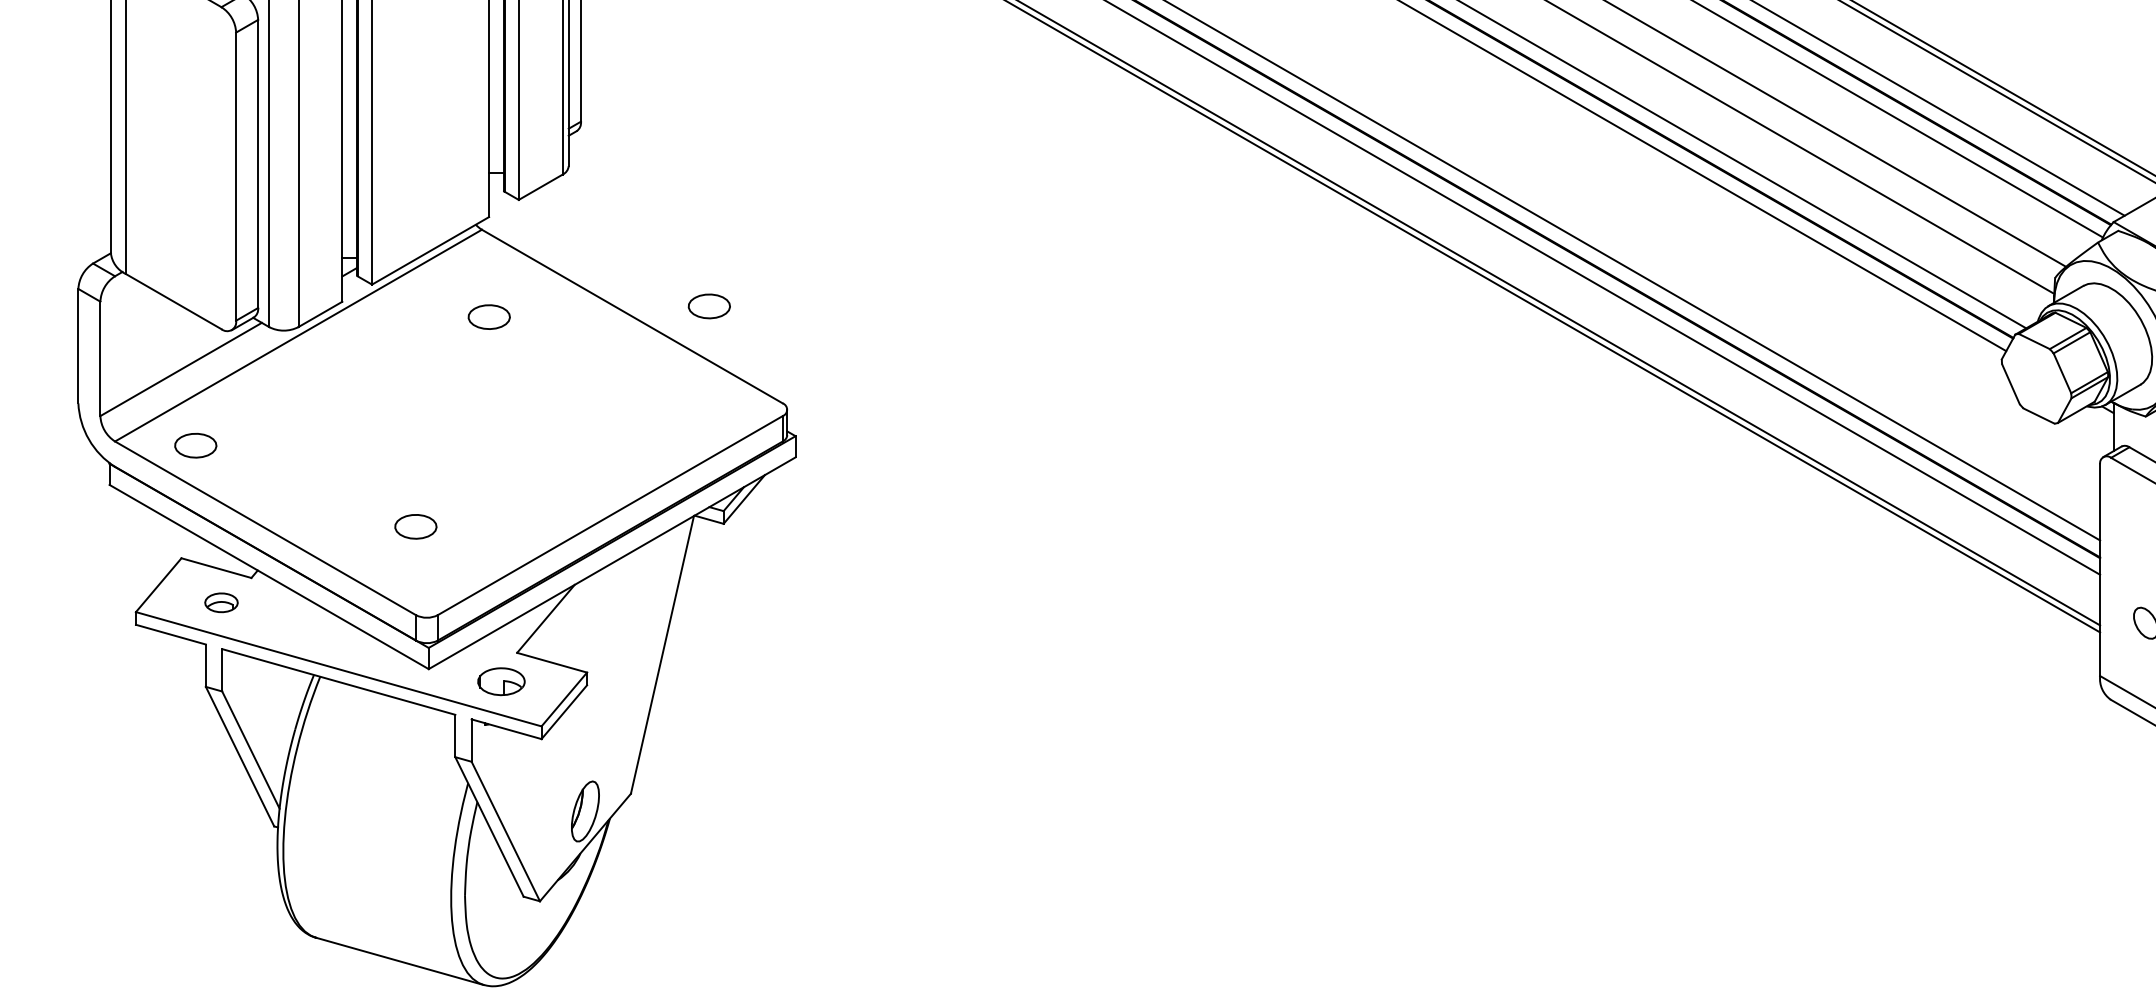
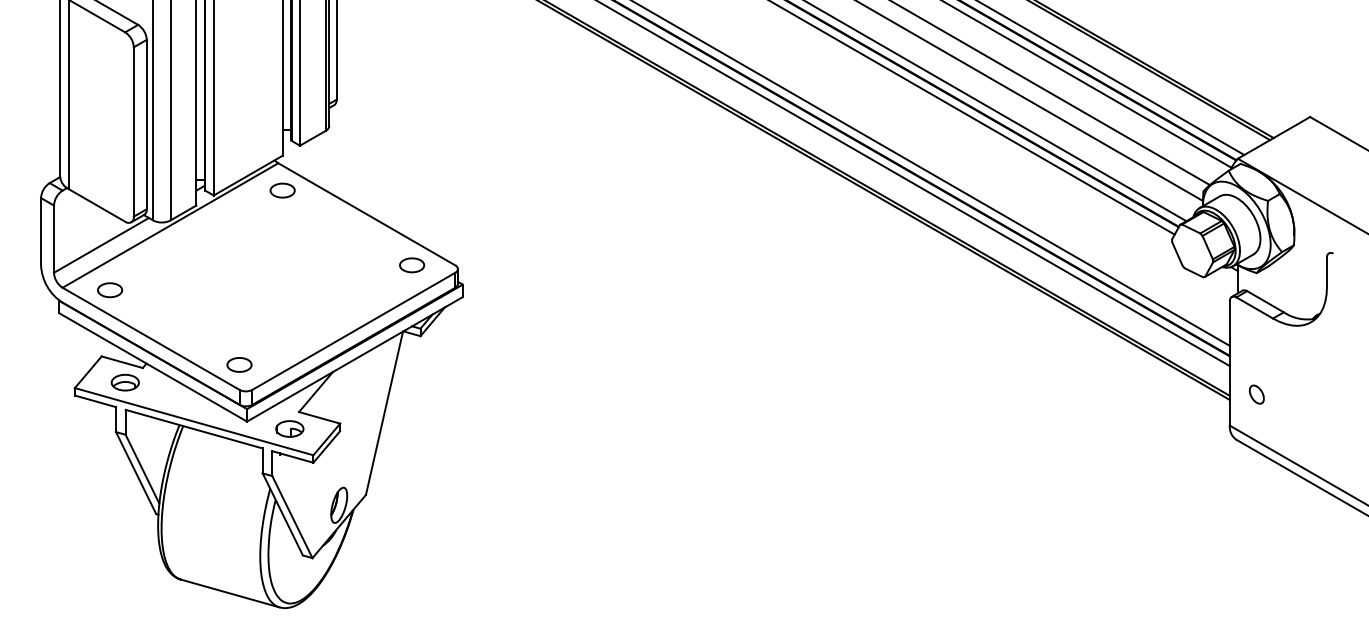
part: (710, 306) -> (412, 265), moved
part: (488, 316) -> (282, 190), moved
part: (415, 526) -> (239, 364), moved
part: (220, 602) -> (124, 382), size x1.43

